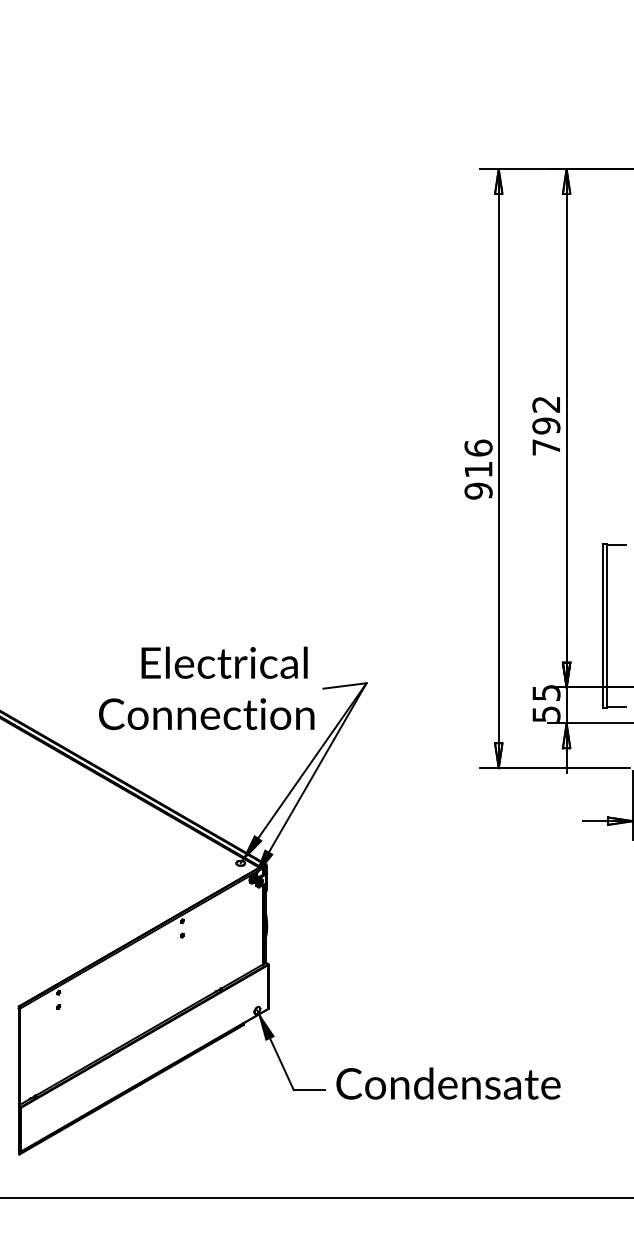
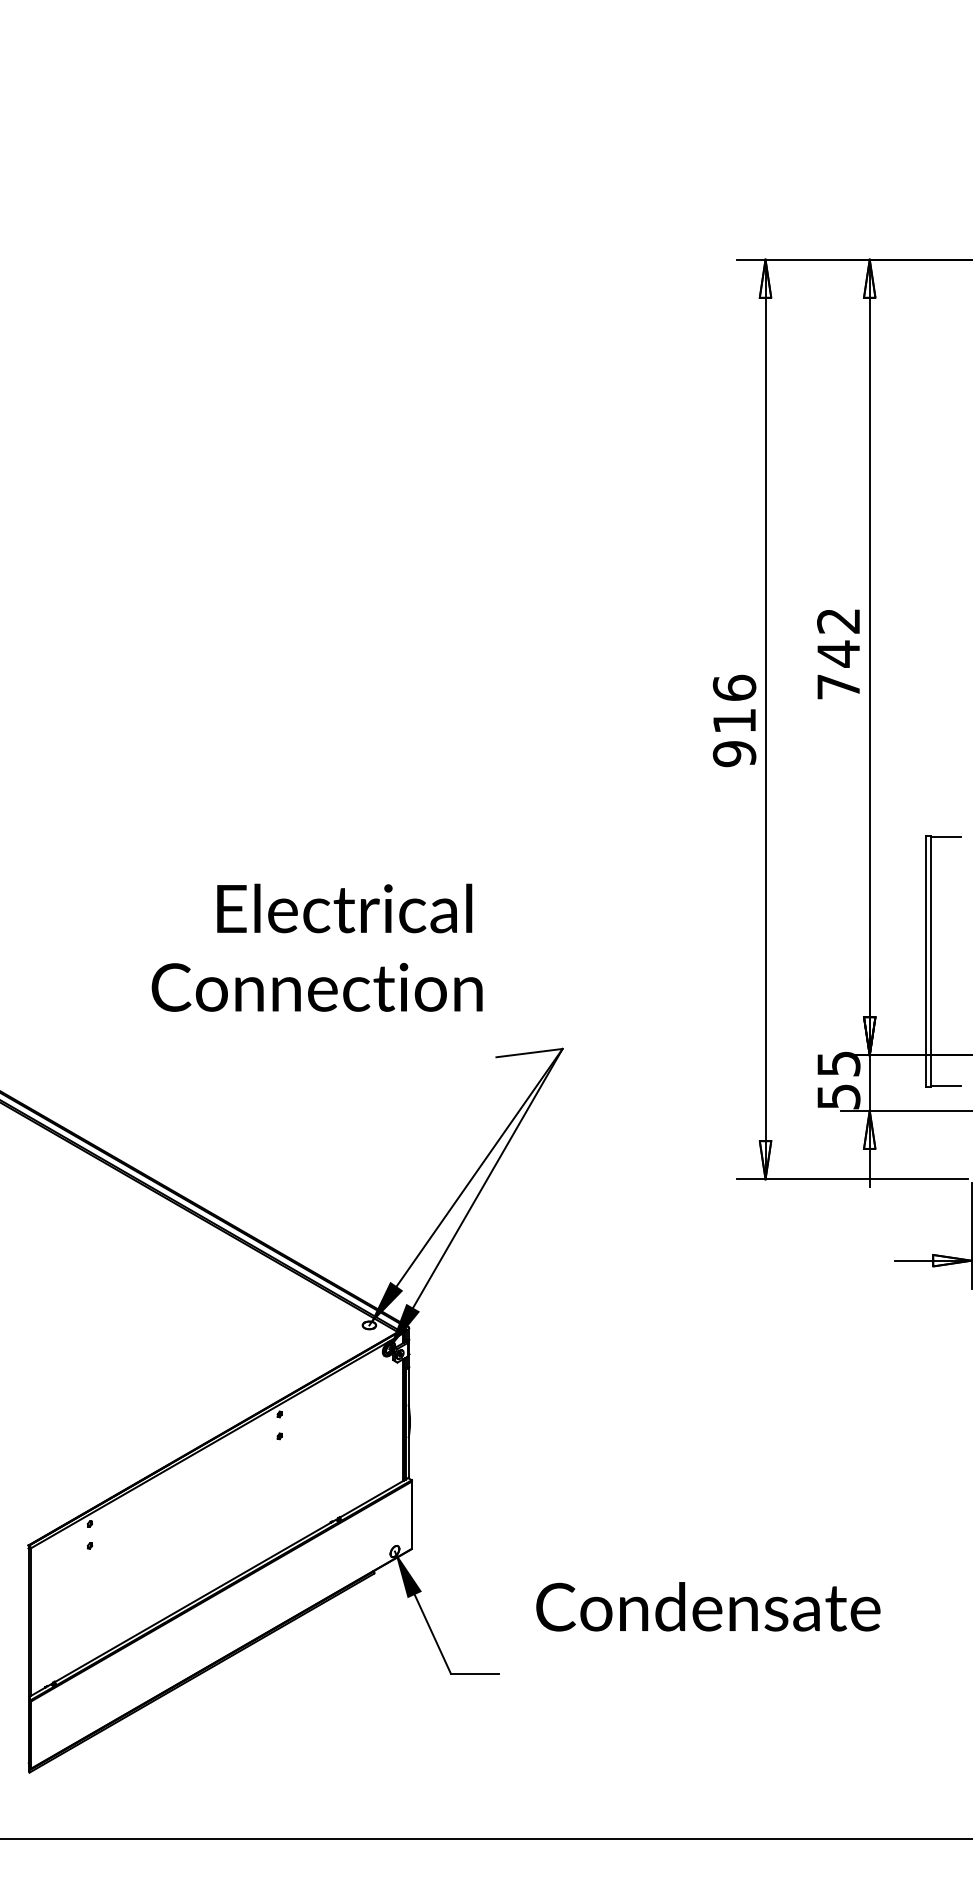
text: (546, 426) -> (838, 654), 792 -> 742
text: (206, 688) -> (316, 948), moved
text: (448, 1083) -> (708, 1606), moved

